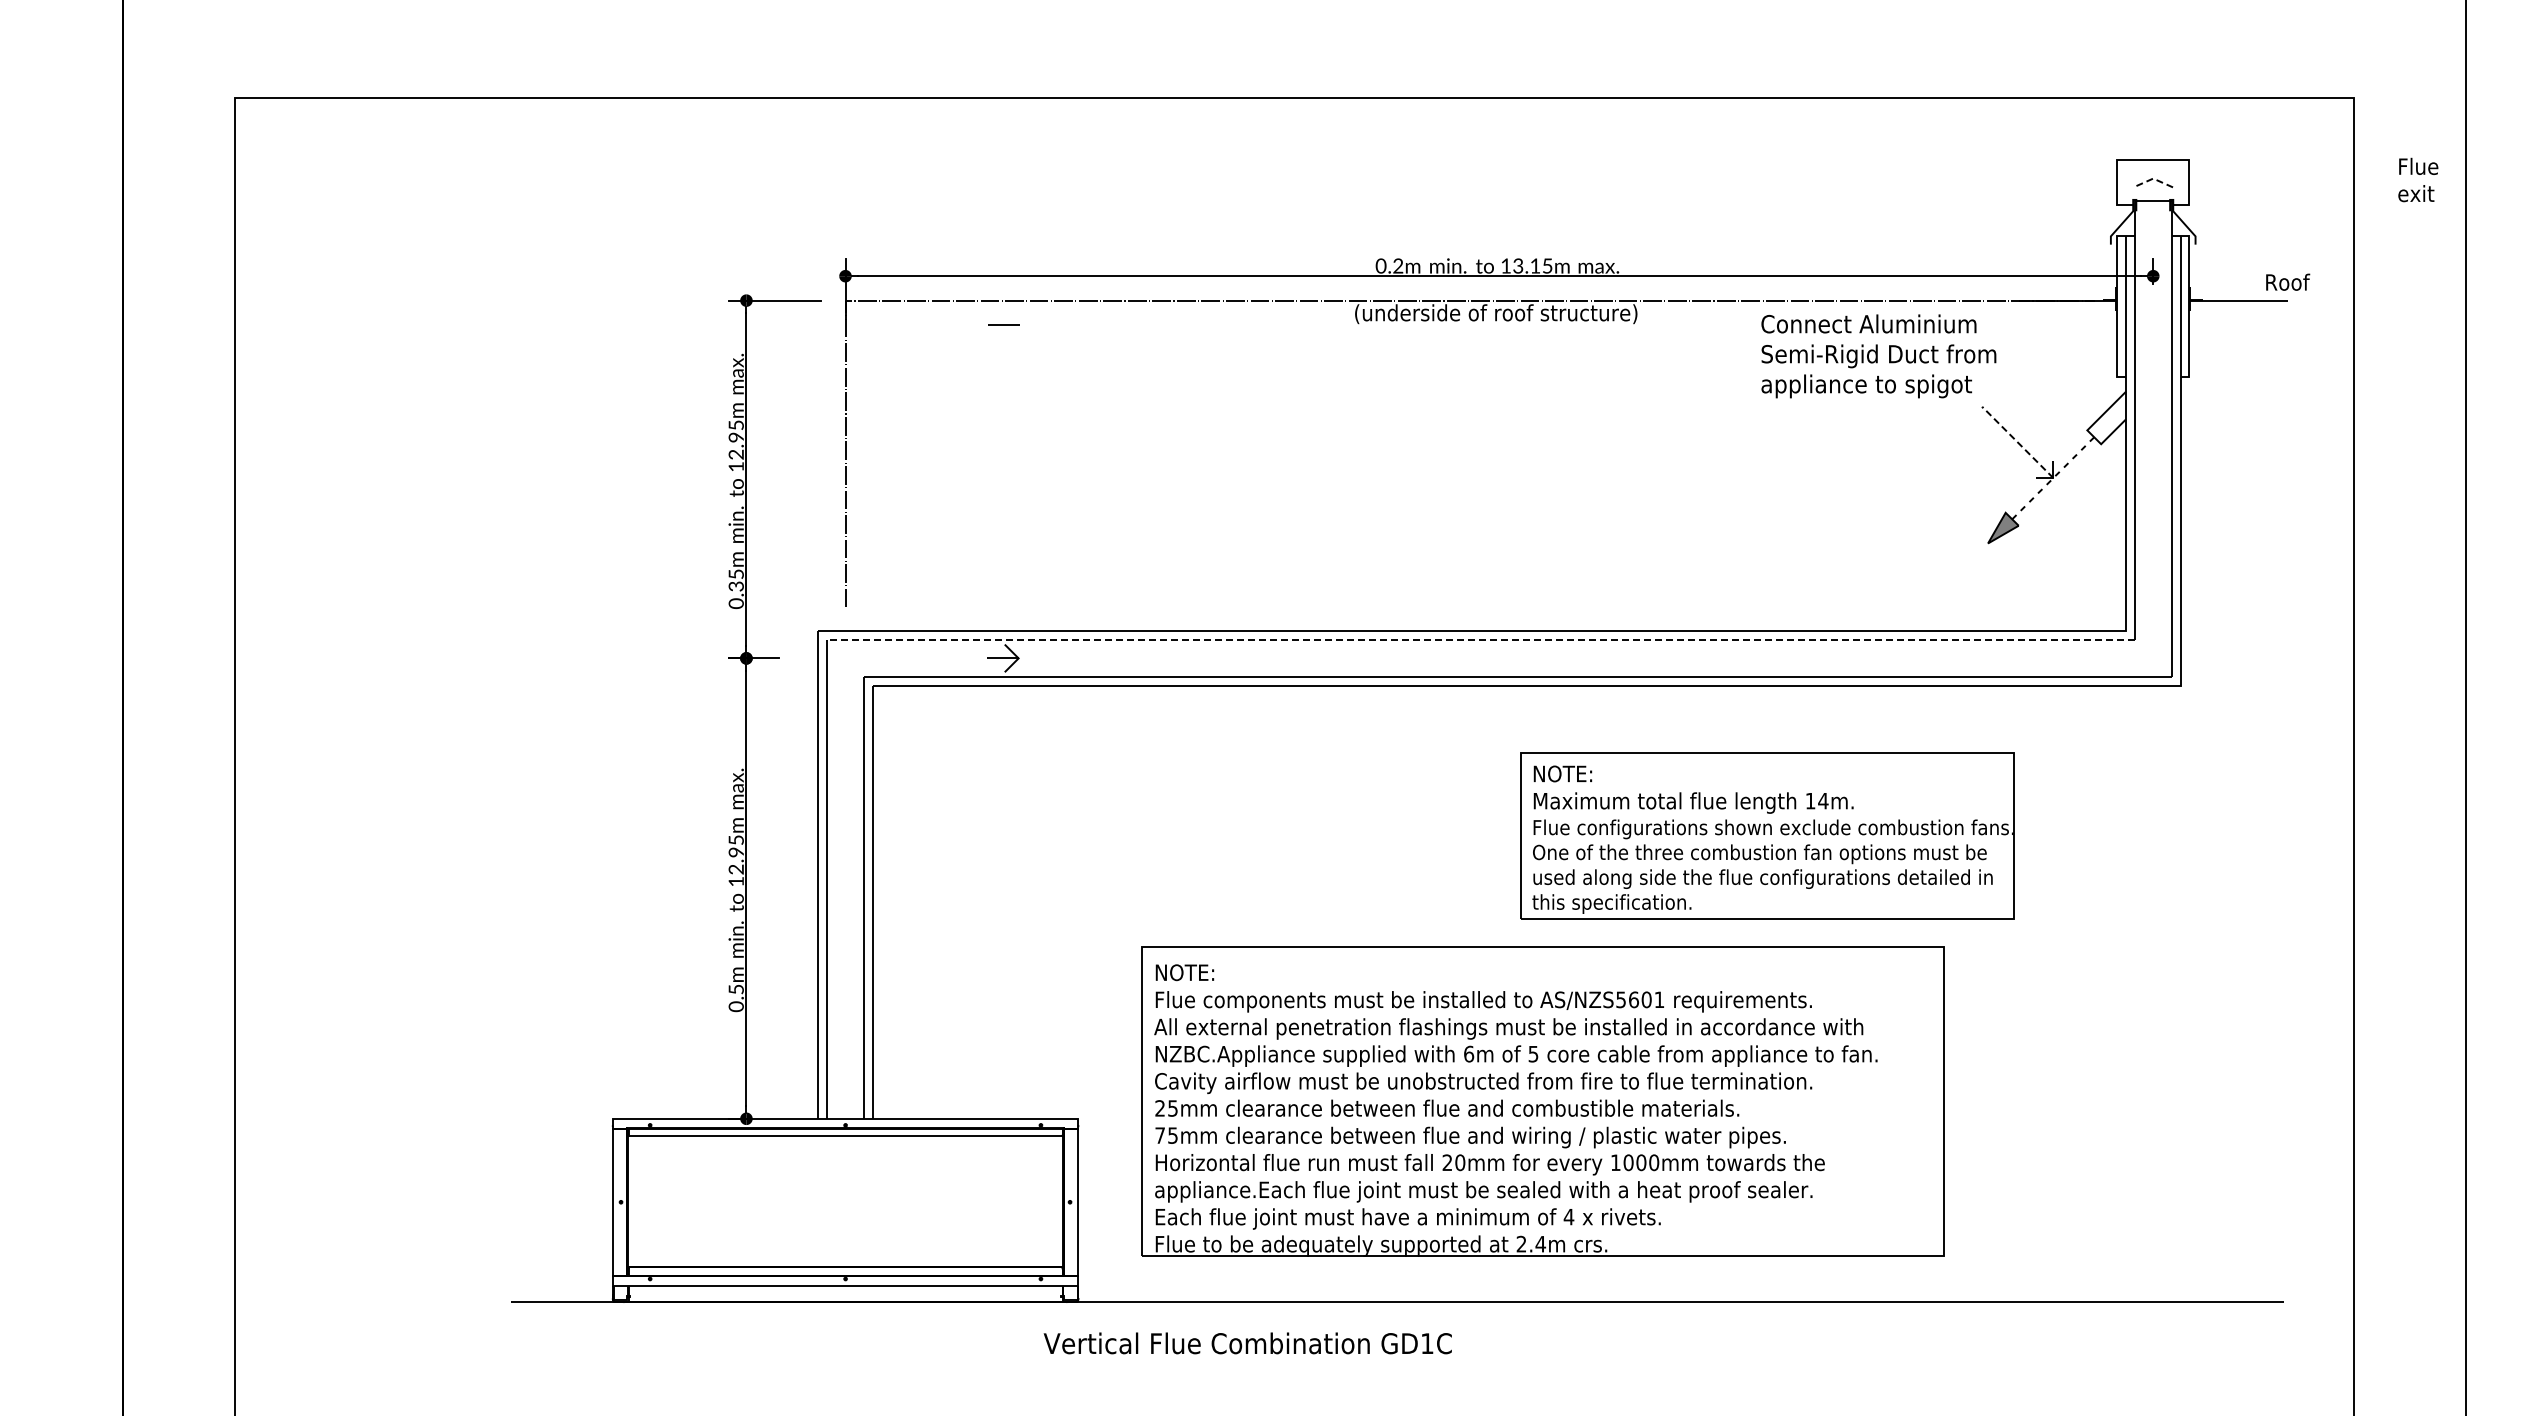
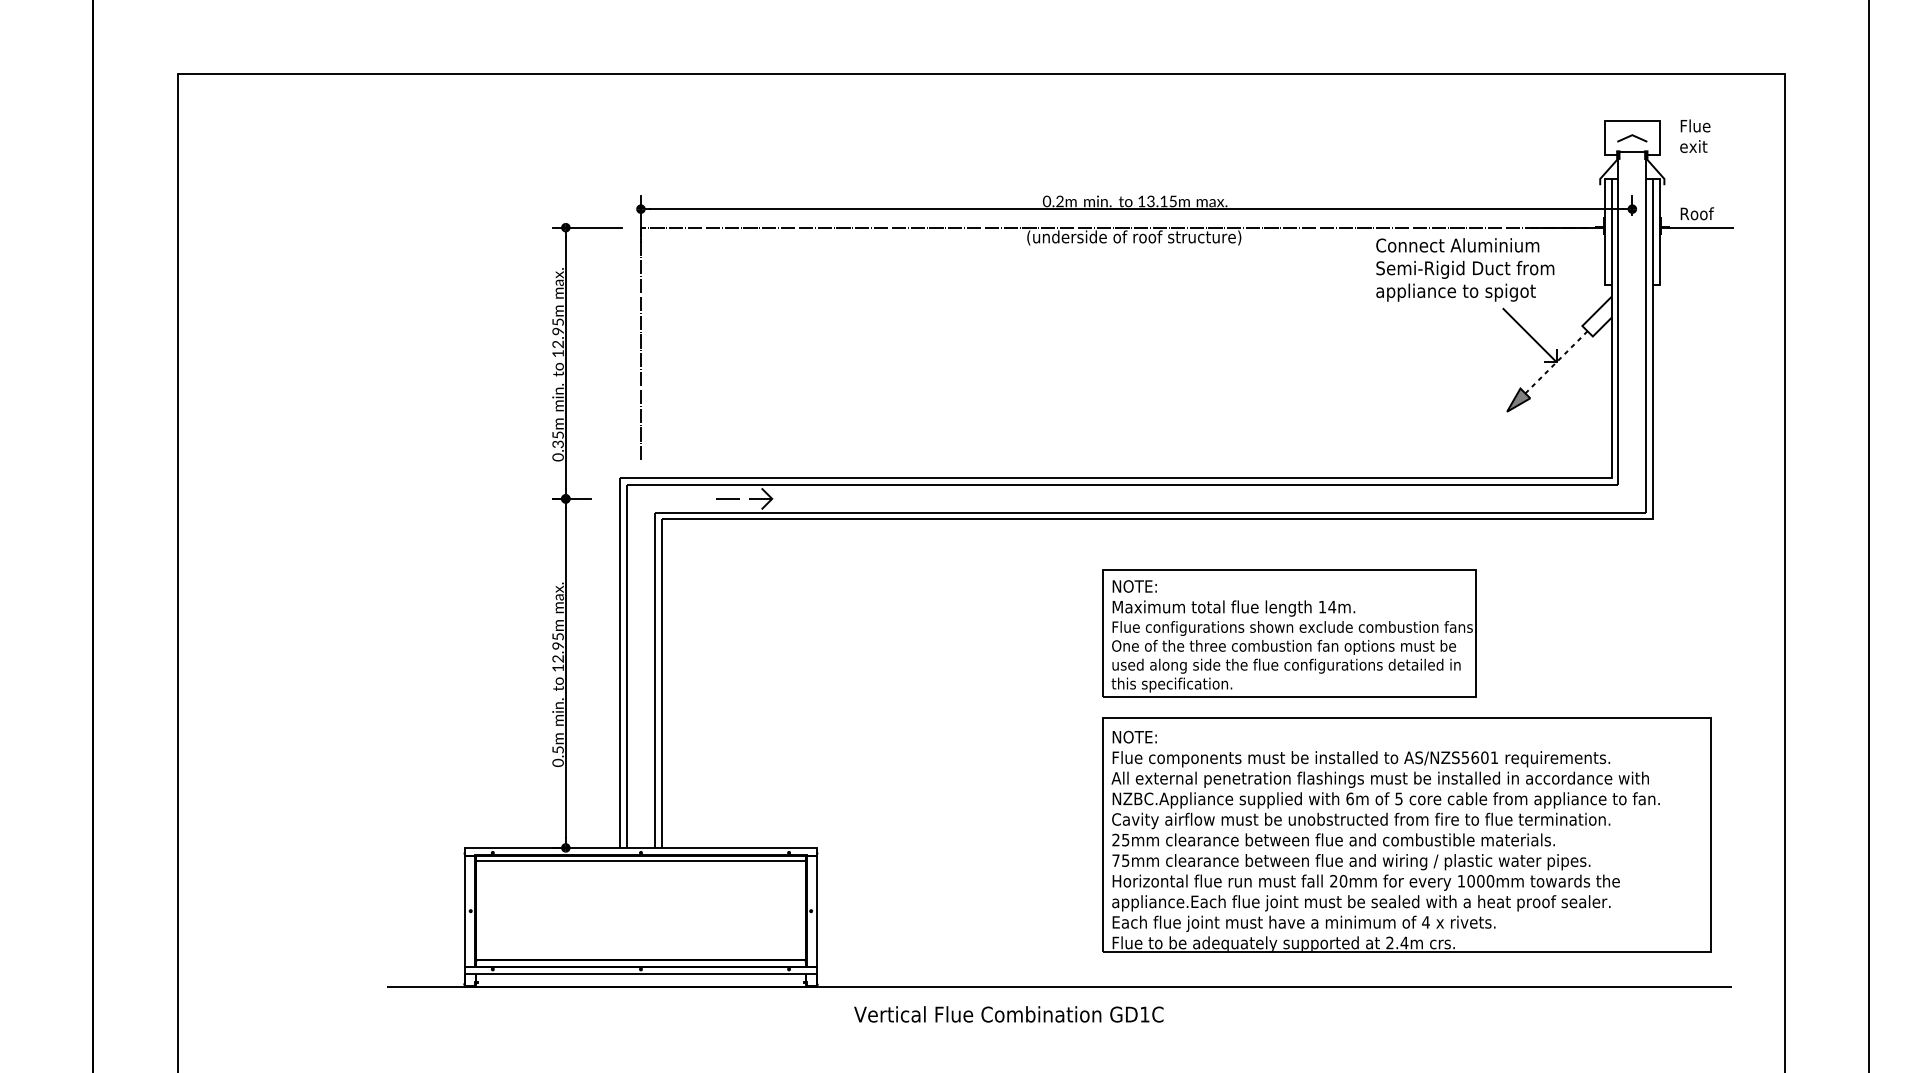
line: (2153, 178) -> (1632, 135), dashed -> solid
text: (2418, 179) -> (1695, 135), moved
text: (2288, 281) -> (1697, 213), moved
line: (1003, 324) -> (727, 498), moved
text: (1878, 356) -> (1464, 270), moved
line: (2017, 442) -> (1529, 335), dashed -> solid
line: (1480, 640) -> (1122, 485), dashed -> solid
part: (1767, 835) -> (1289, 633), moved
part: (1542, 1101) -> (1405, 834), moved
text: (1247, 1343) -> (1008, 1014), moved

